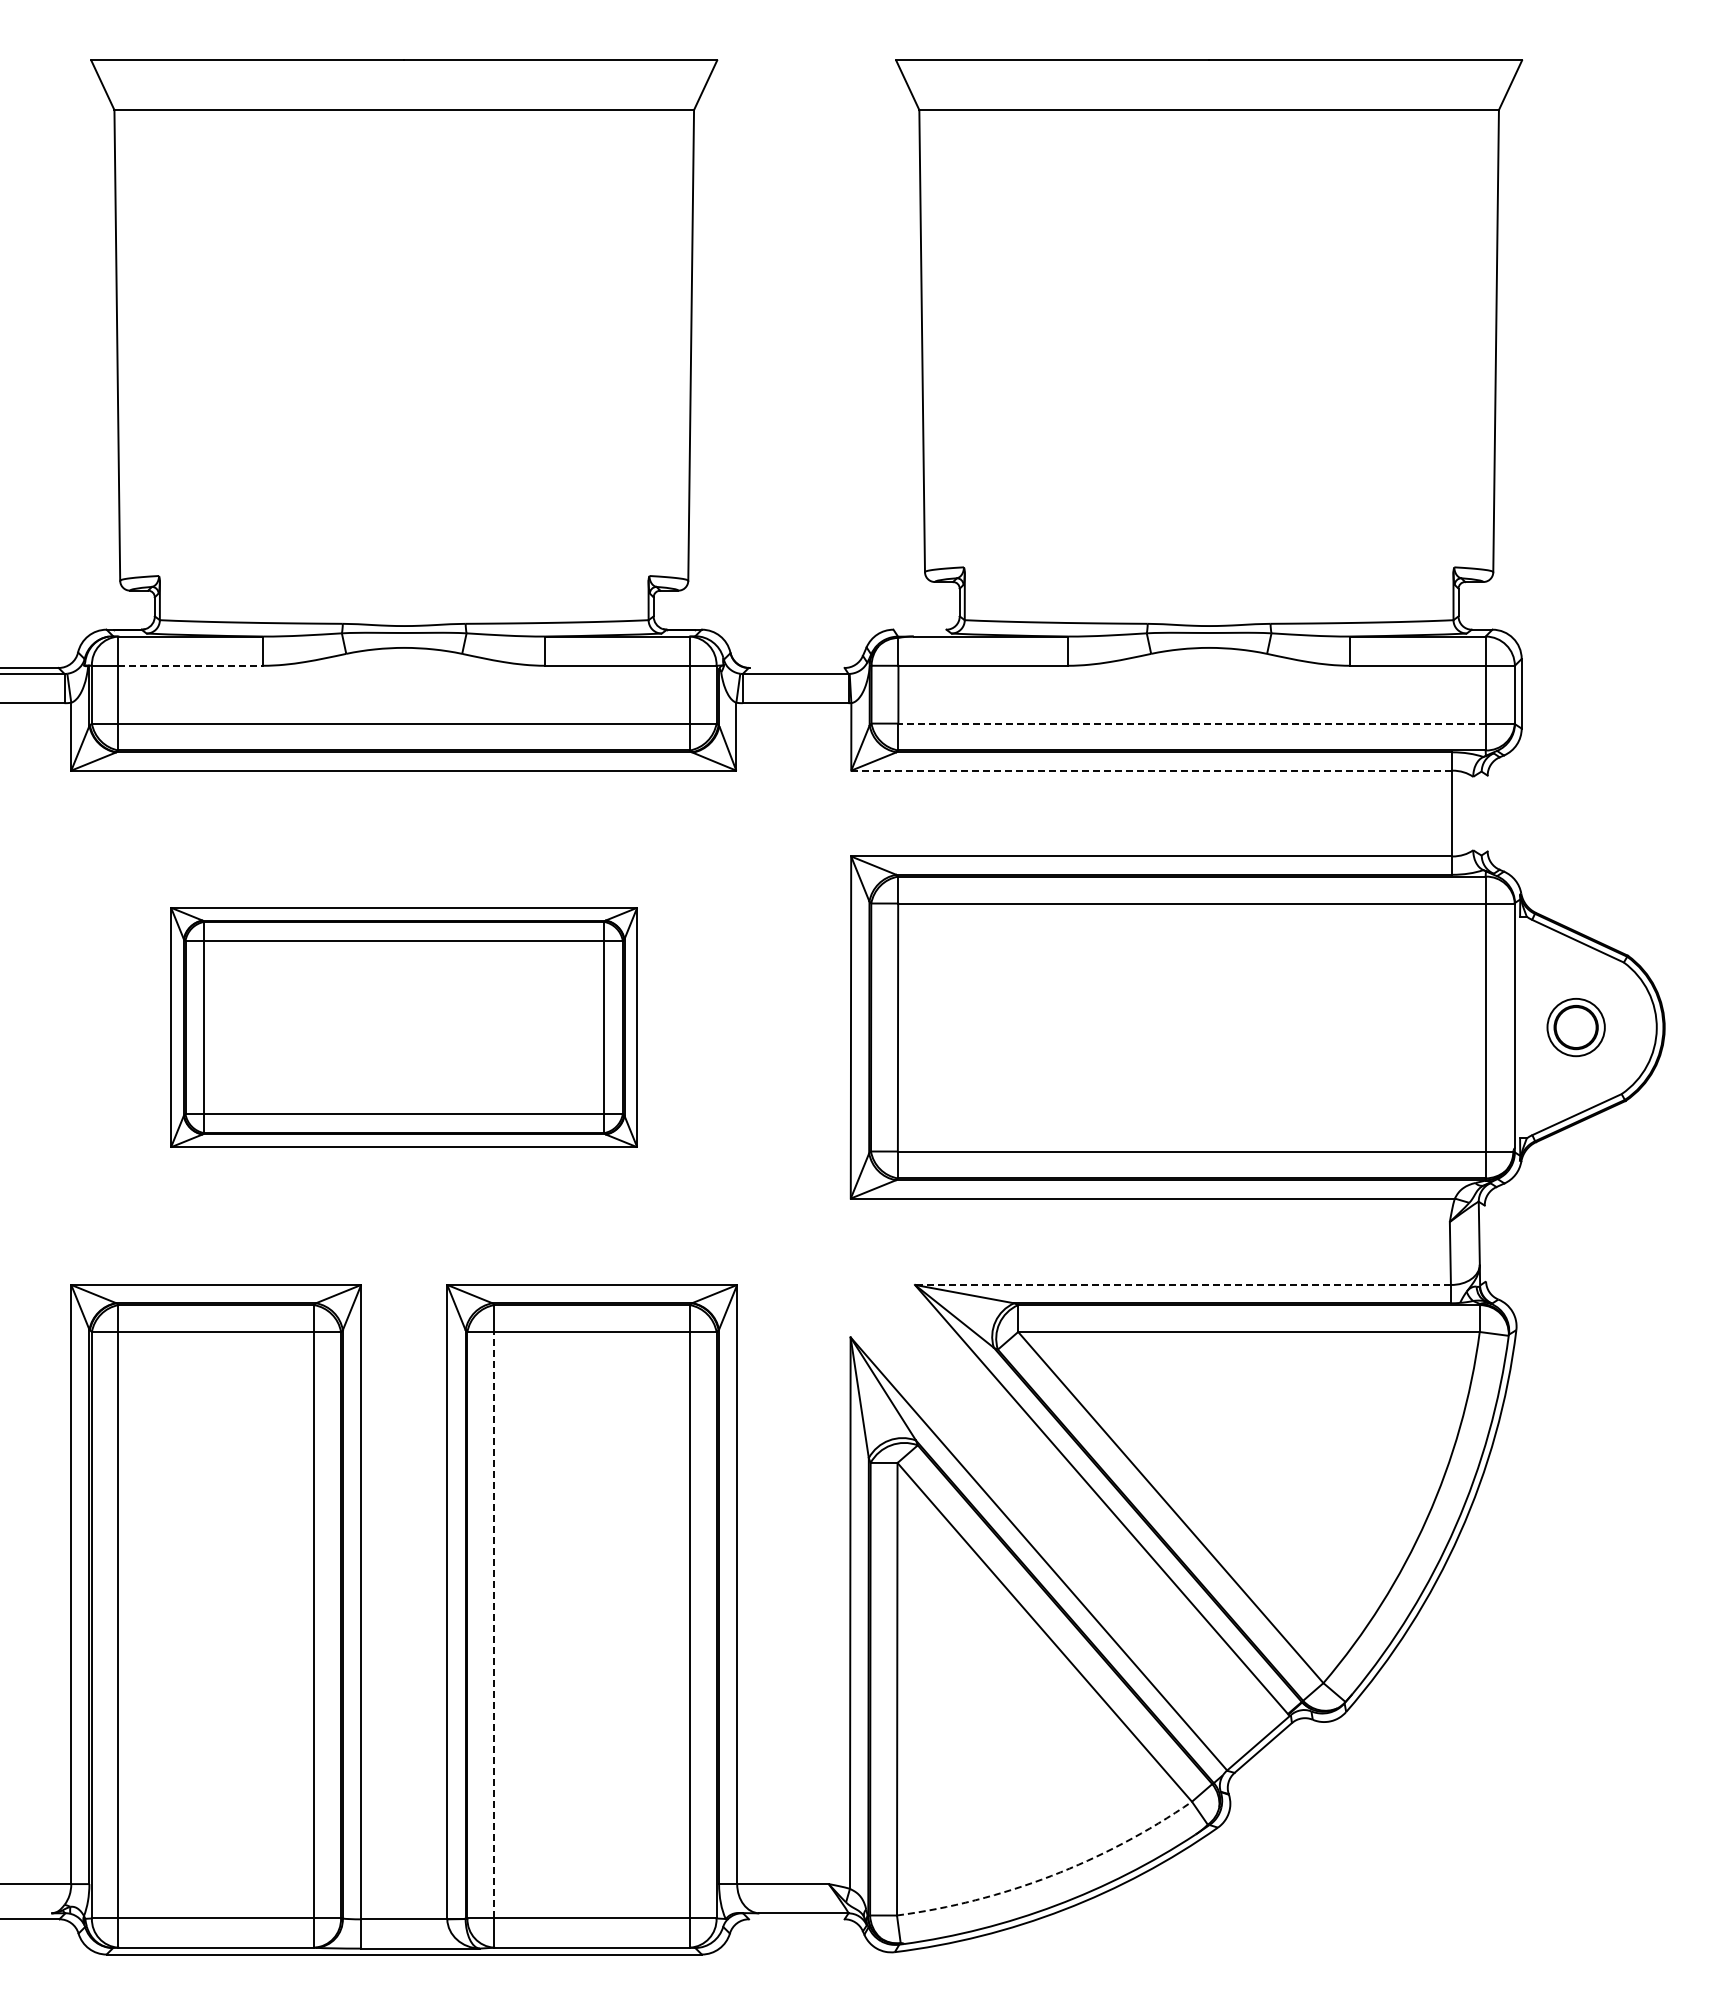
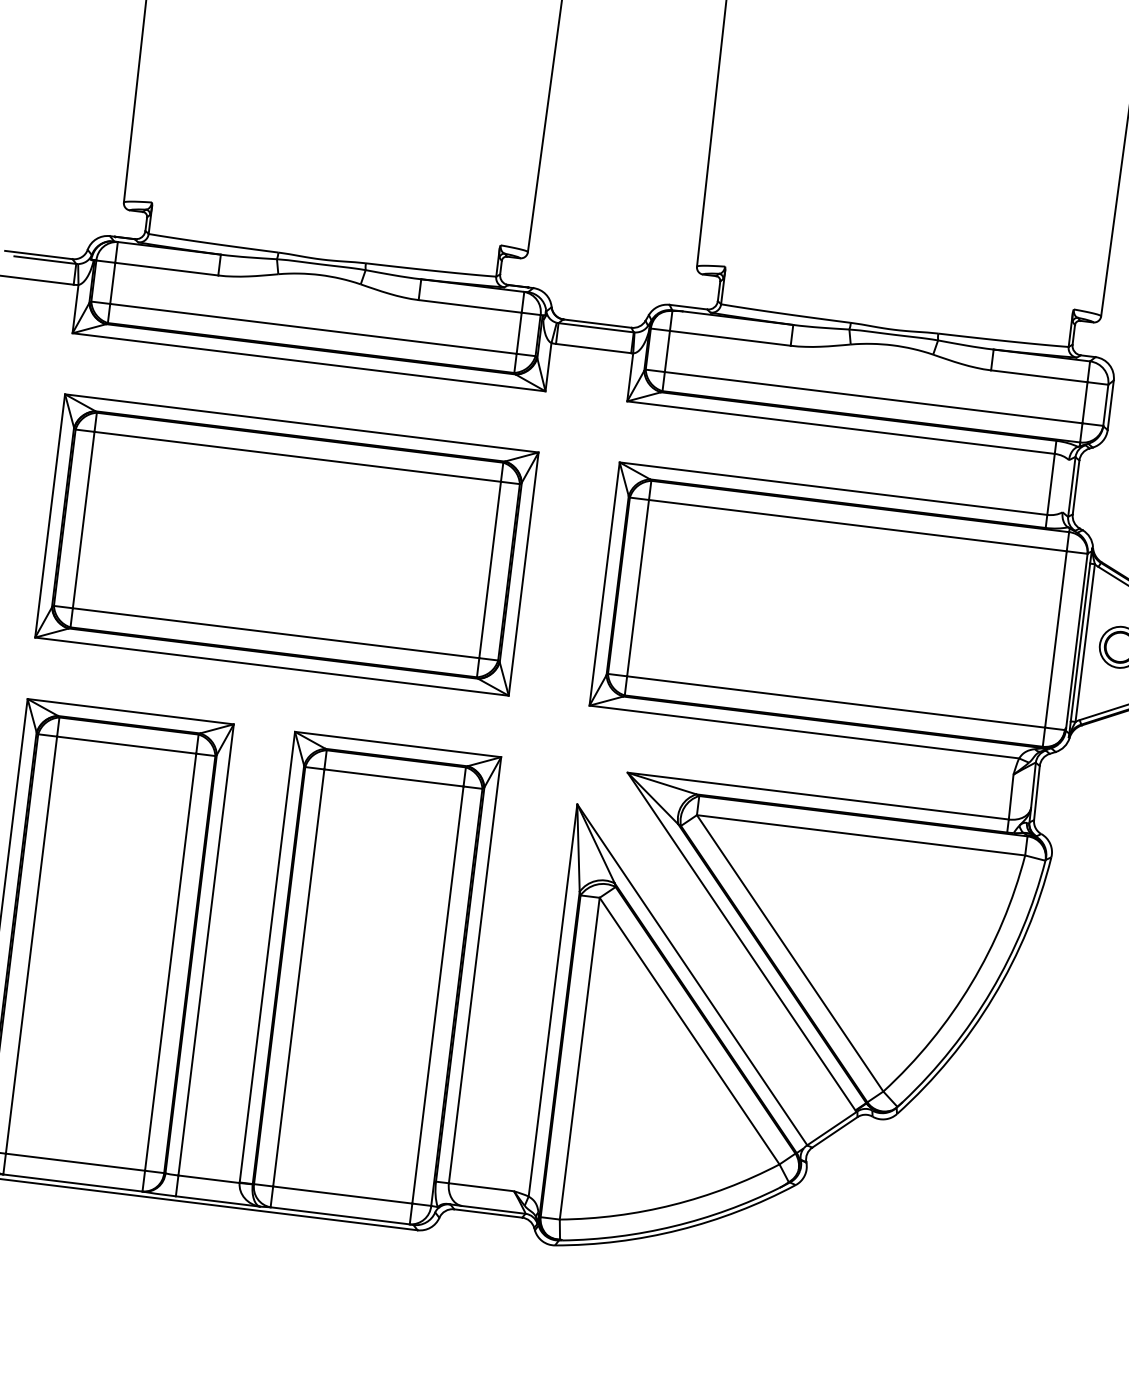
line: (919, 629) -> (688, 306), added
line: (191, 665) -> (167, 268), dashed -> solid
line: (796, 668) -> (597, 323), added
line: (1192, 723) -> (874, 397), dashed -> solid
line: (1151, 770) -> (840, 427), dashed -> solid
line: (1481, 813) -> (1071, 486), added
line: (1487, 813) -> (1075, 487), added
part: (403, 1027) -> (286, 544), size x1.43
line: (1520, 1027) -> (1080, 642), added
line: (1526, 1027) -> (1085, 643), added
line: (1485, 1243) -> (1037, 793), added
line: (1182, 1284) -> (817, 795), dashed -> solid
line: (494, 1624) -> (298, 977), dashed -> solid
arc: (1051, 1876) -> (673, 1205), dashed -> solid
line: (796, 1919) -> (487, 1213), added

